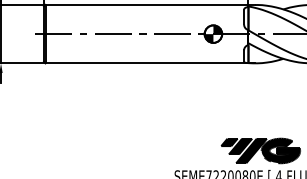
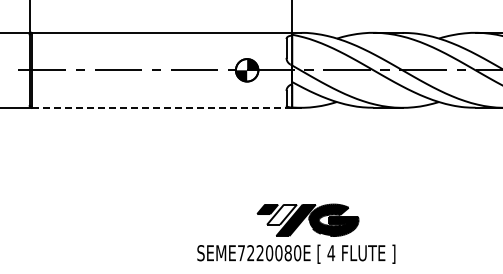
line: (147, 63) -> (162, 107), solid -> dashed
fill: (240, 146) -> (281, 214), removed

